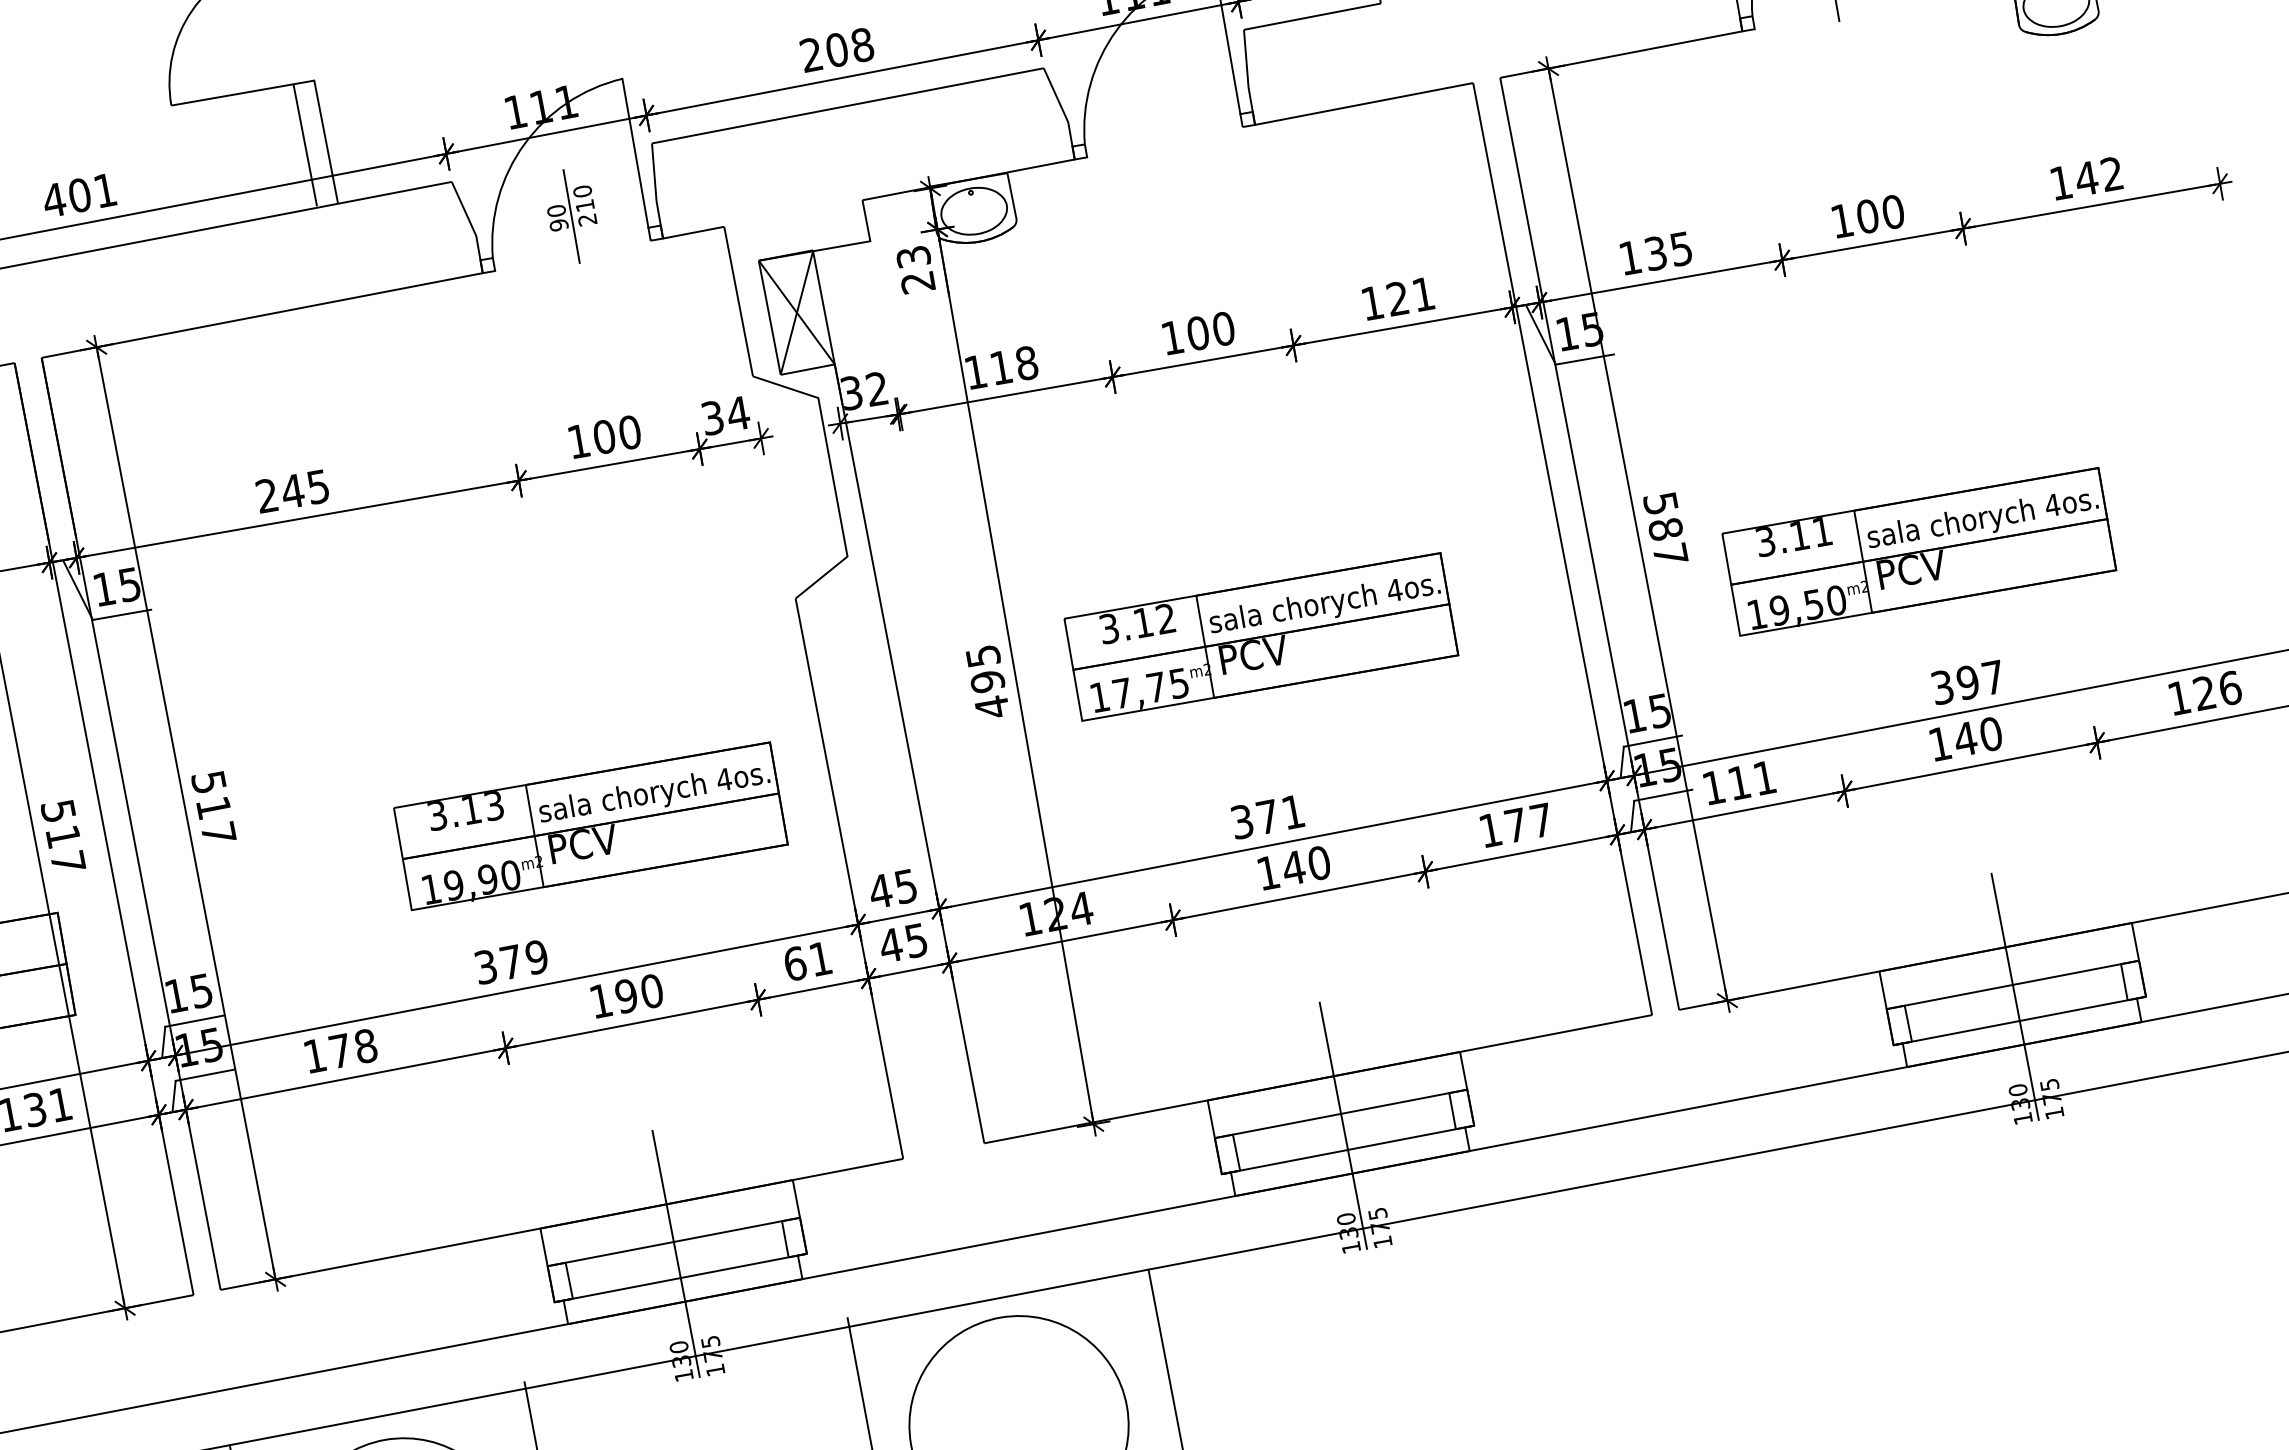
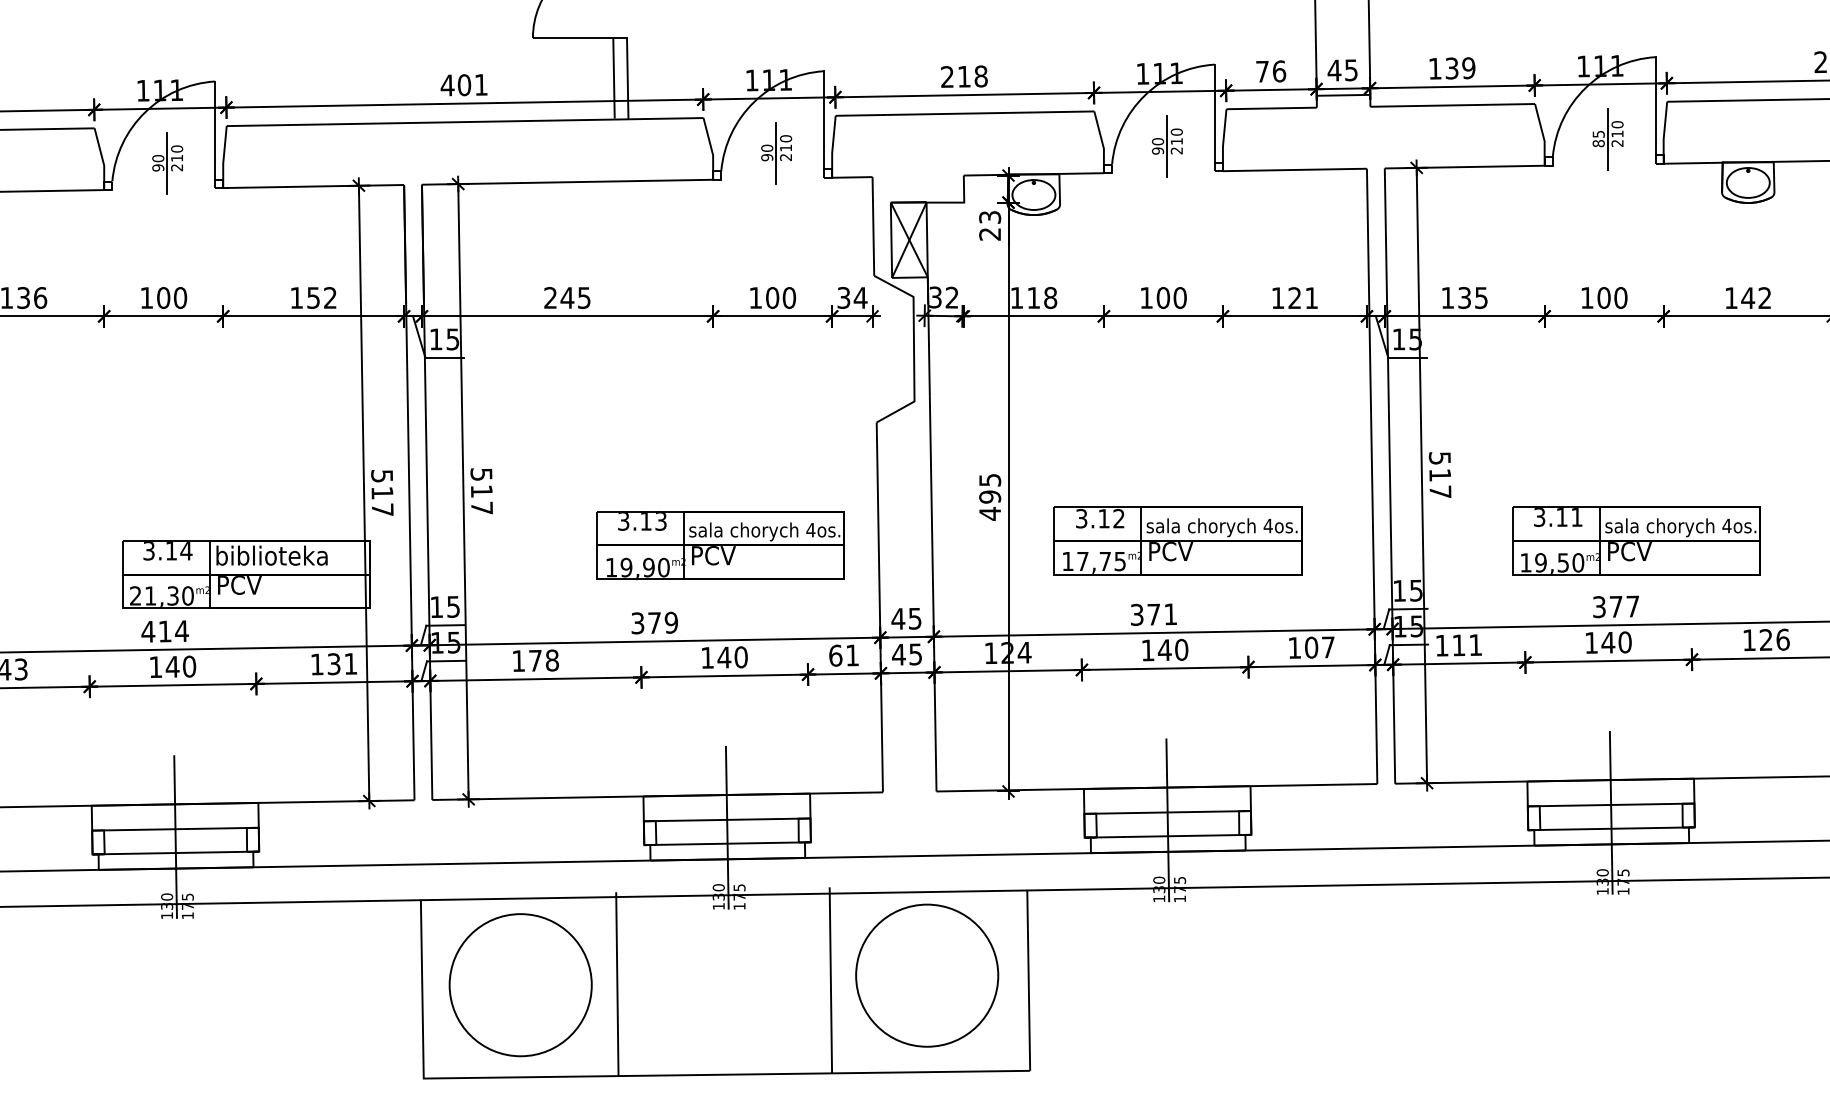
text: (835, 49) -> (963, 76), 208 -> 218
part: (1164, 102) -> (1167, 146), added
text: (1666, 528) -> (1440, 474), 587 -> 517
part: (1918, 551) -> (1636, 540), moved
part: (1260, 636) -> (1177, 540), moved
text: (1966, 682) -> (1615, 606), 397 -> 377
text: (1515, 825) -> (1311, 647), 177 -> 107
text: (626, 995) -> (724, 657), 190 -> 140

